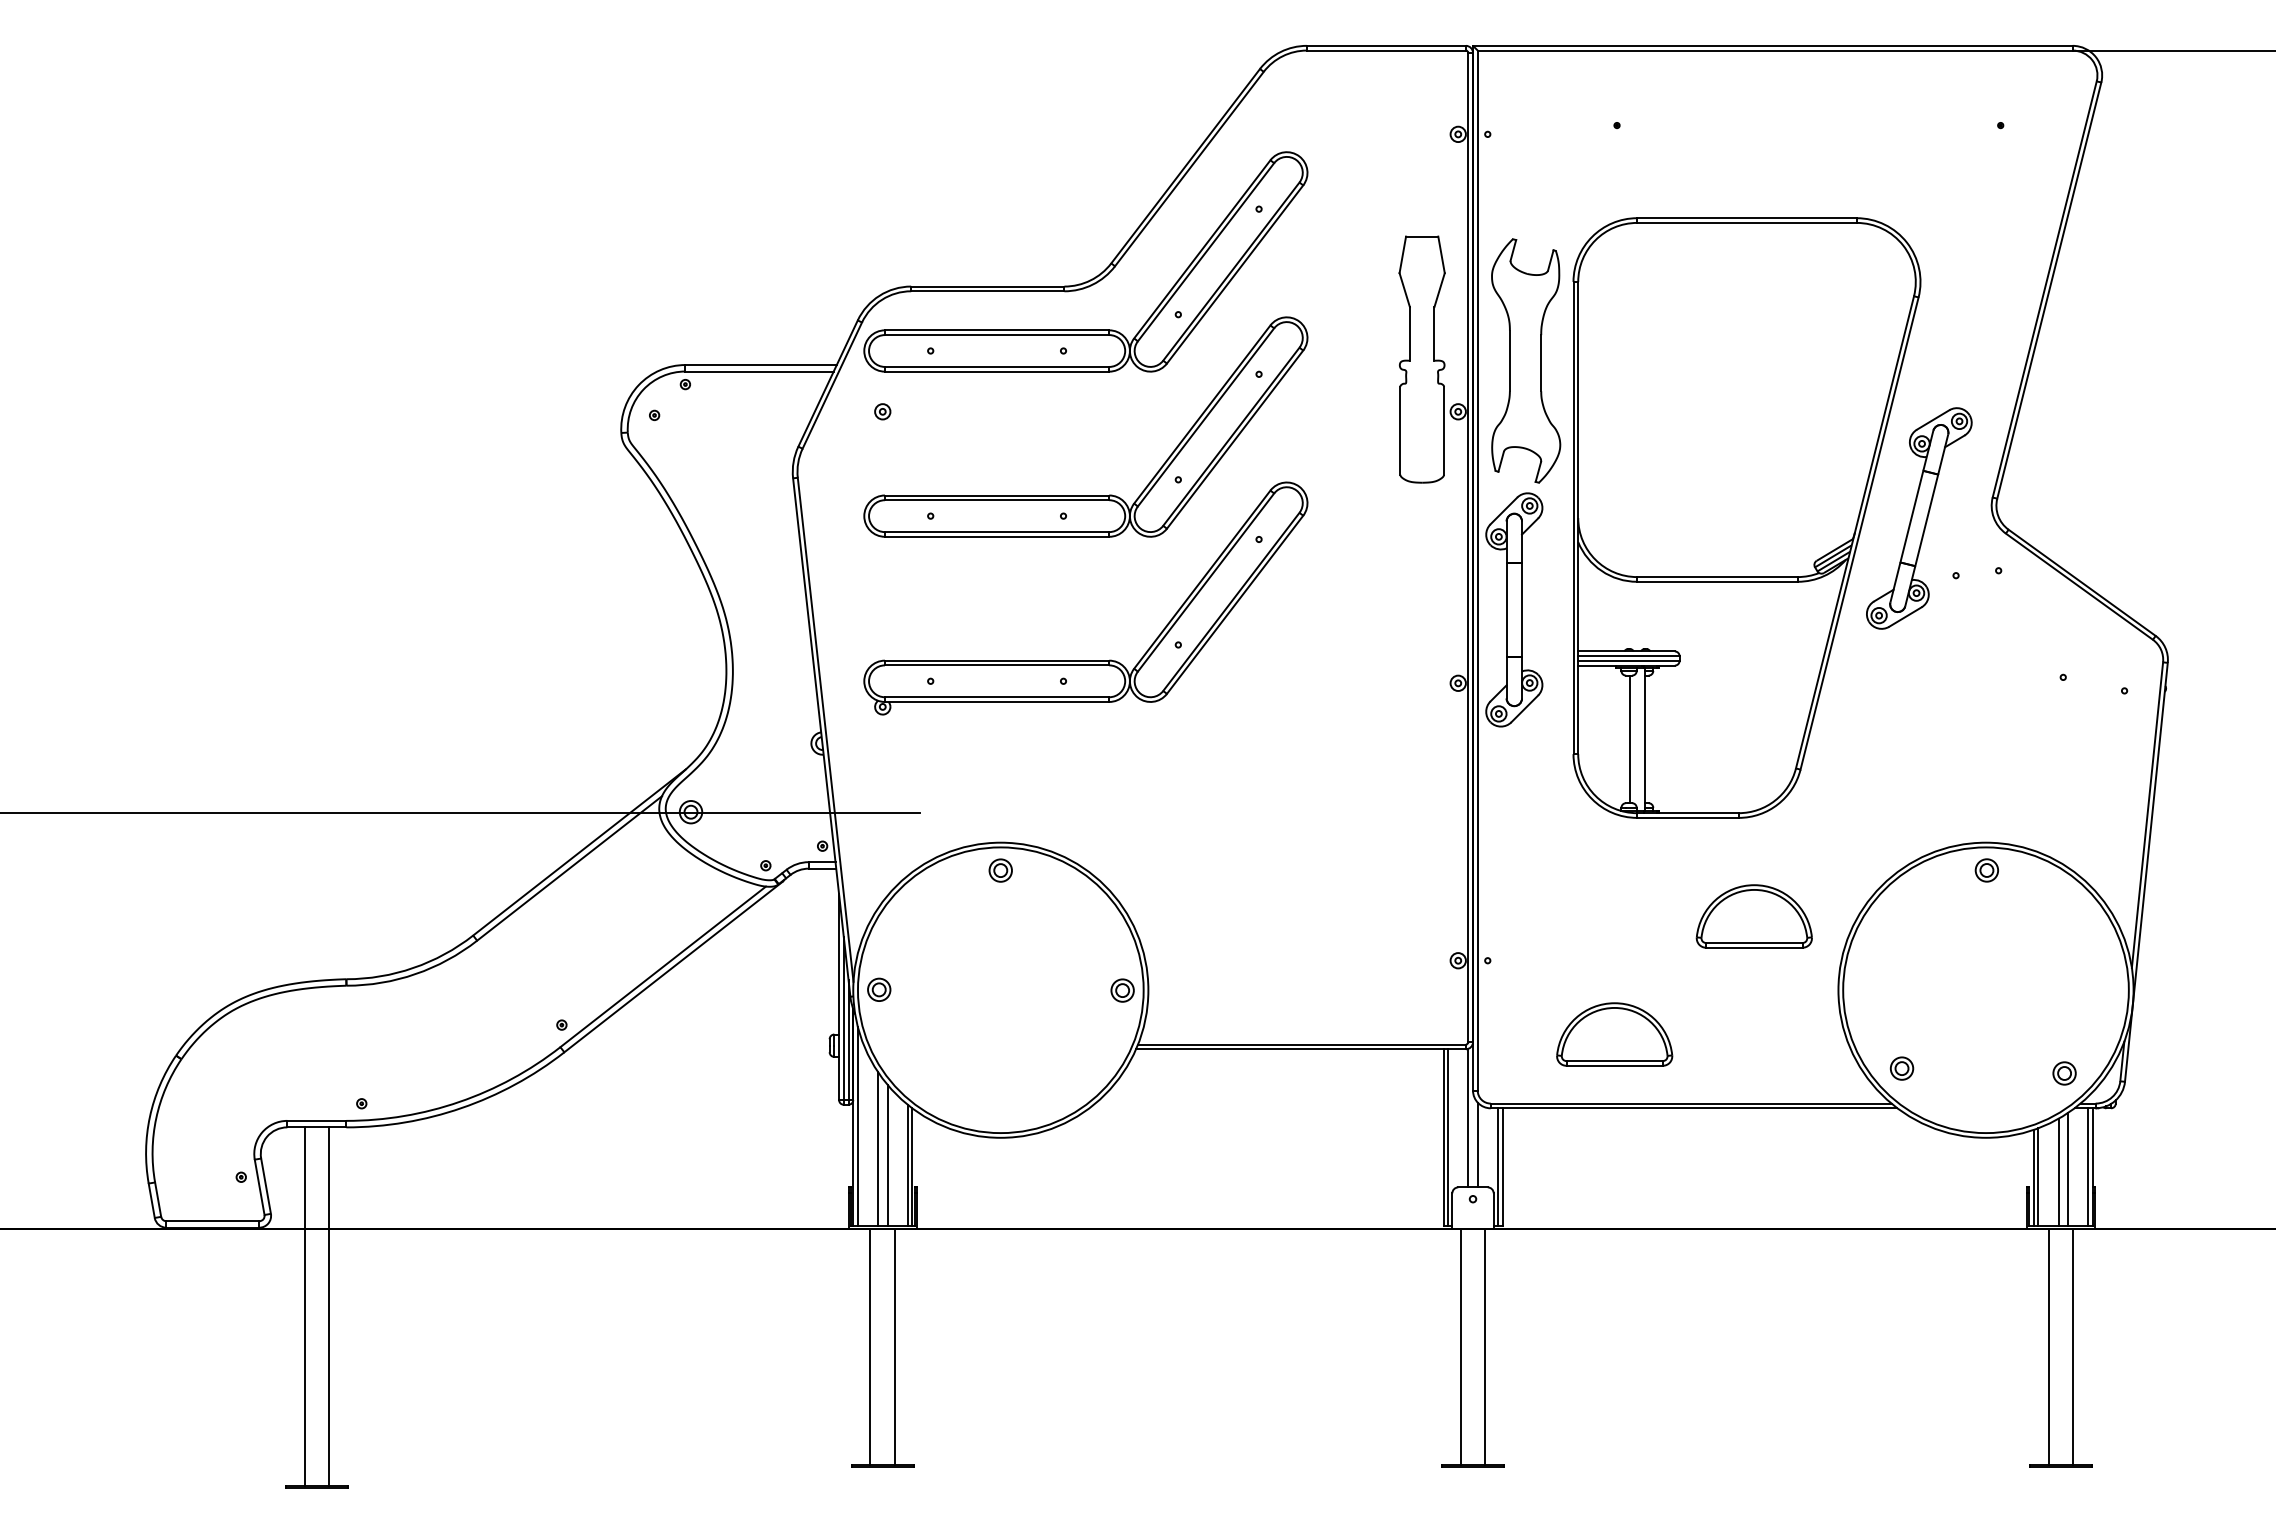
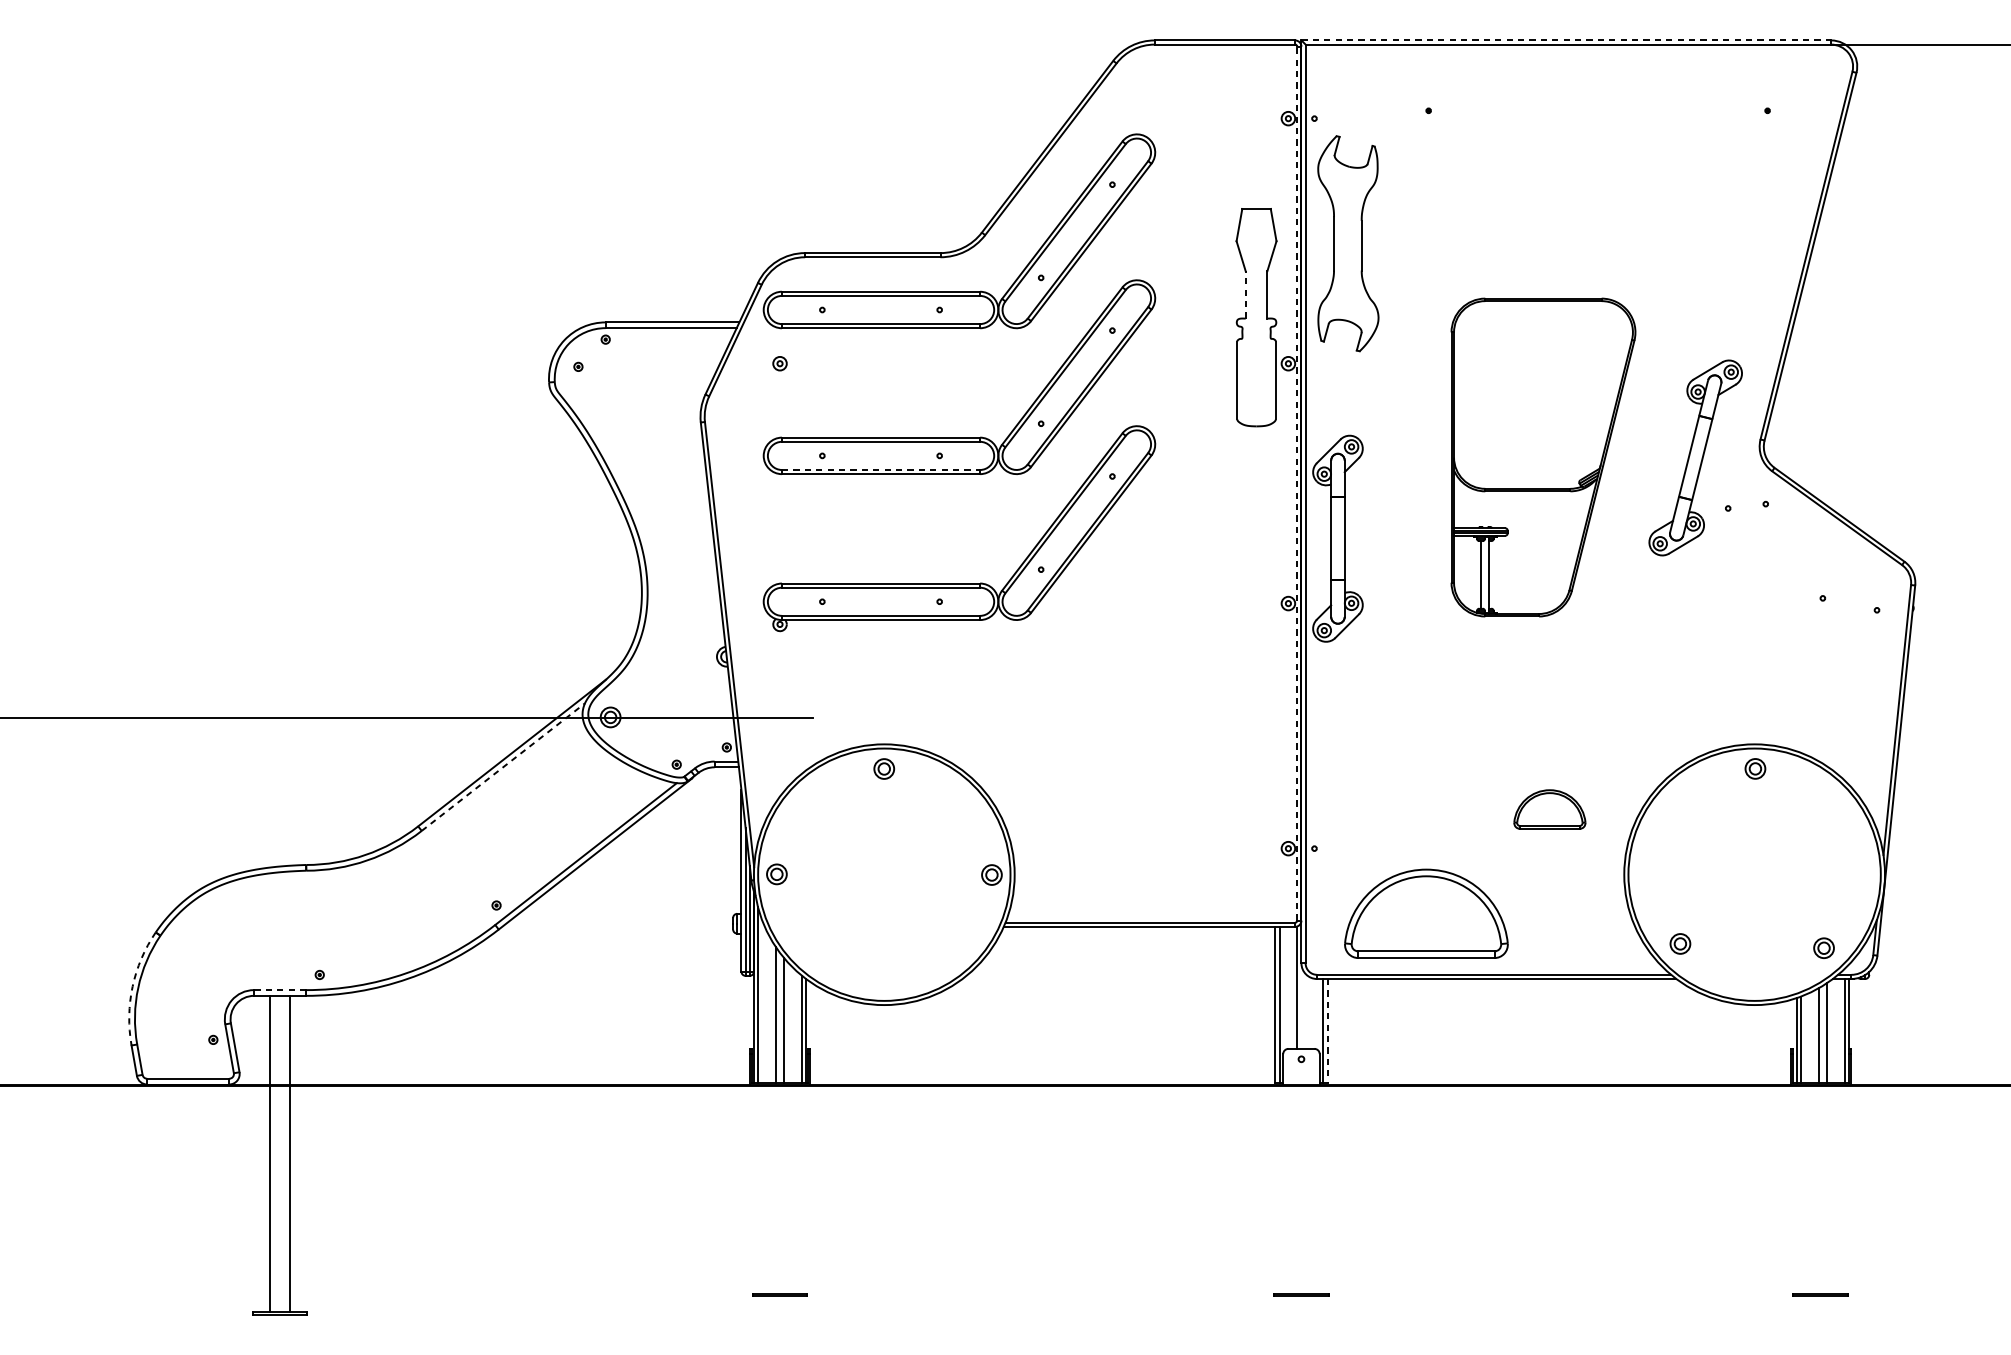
line: (1772, 45) -> (1566, 40), solid -> dashed
line: (1409, 333) -> (1245, 294), solid -> dashed
part: (1526, 360) -> (1348, 243), moved
part: (1746, 517) -> (1543, 457), size x0.6
line: (997, 532) -> (881, 470), solid -> dashed
line: (1468, 547) -> (1297, 483), solid -> dashed
line: (570, 868) -> (504, 767), solid -> dashed
part: (1753, 916) -> (1549, 809), size x0.7
part: (1614, 1034) -> (1426, 913), size x1.6
arc: (149, 1116) -> (132, 986), solid -> dashed
line: (316, 1120) -> (279, 989), solid -> dashed
line: (1477, 1144) -> (1305, 1010), removed
line: (1502, 1167) -> (1327, 1031), solid -> dashed
line: (870, 1346) -> (769, 1189), removed
line: (895, 1346) -> (791, 1189), removed
line: (1460, 1346) -> (1290, 1189), removed
line: (1485, 1346) -> (1312, 1189), removed
line: (2048, 1346) -> (1809, 1189), removed
line: (2073, 1346) -> (1831, 1189), removed

